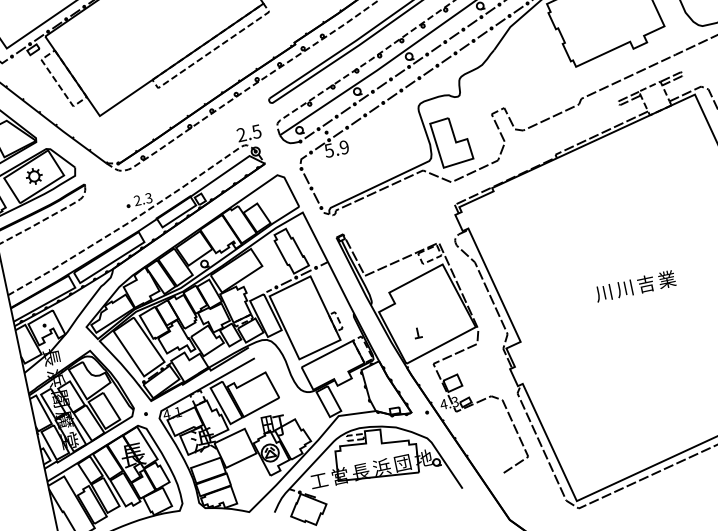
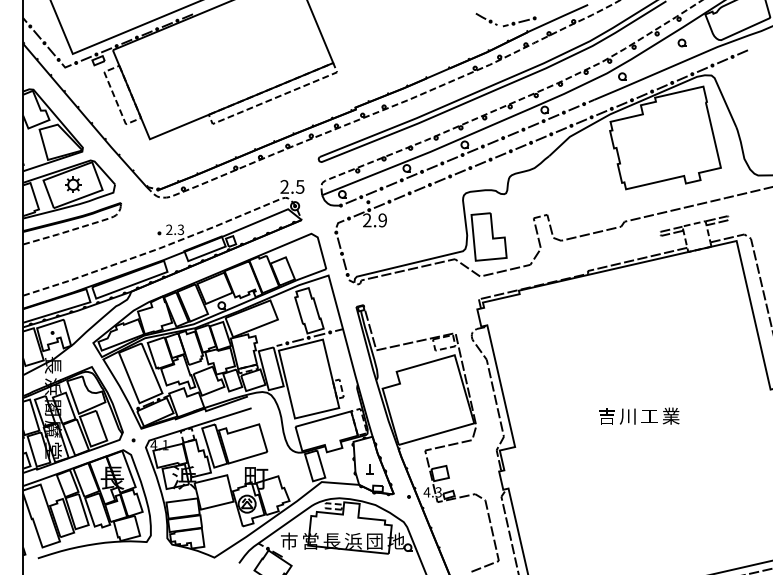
text: (328, 150) -> (366, 220), 5.9 -> 2.9
text: (645, 284) -> (649, 416), 吉 -> 工
text: (603, 293) -> (606, 416), 川 -> 吉
part: (417, 333) -> (369, 469), moved
text: (319, 479) -> (289, 540), 工 -> 市

